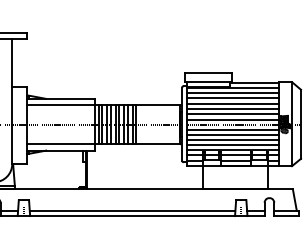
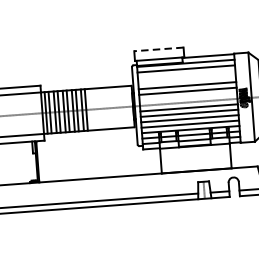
line: (208, 73) -> (158, 49), solid -> dashed
line: (232, 98) -> (186, 74), removed
line: (232, 103) -> (186, 79), removed
line: (232, 119) -> (188, 96), removed

